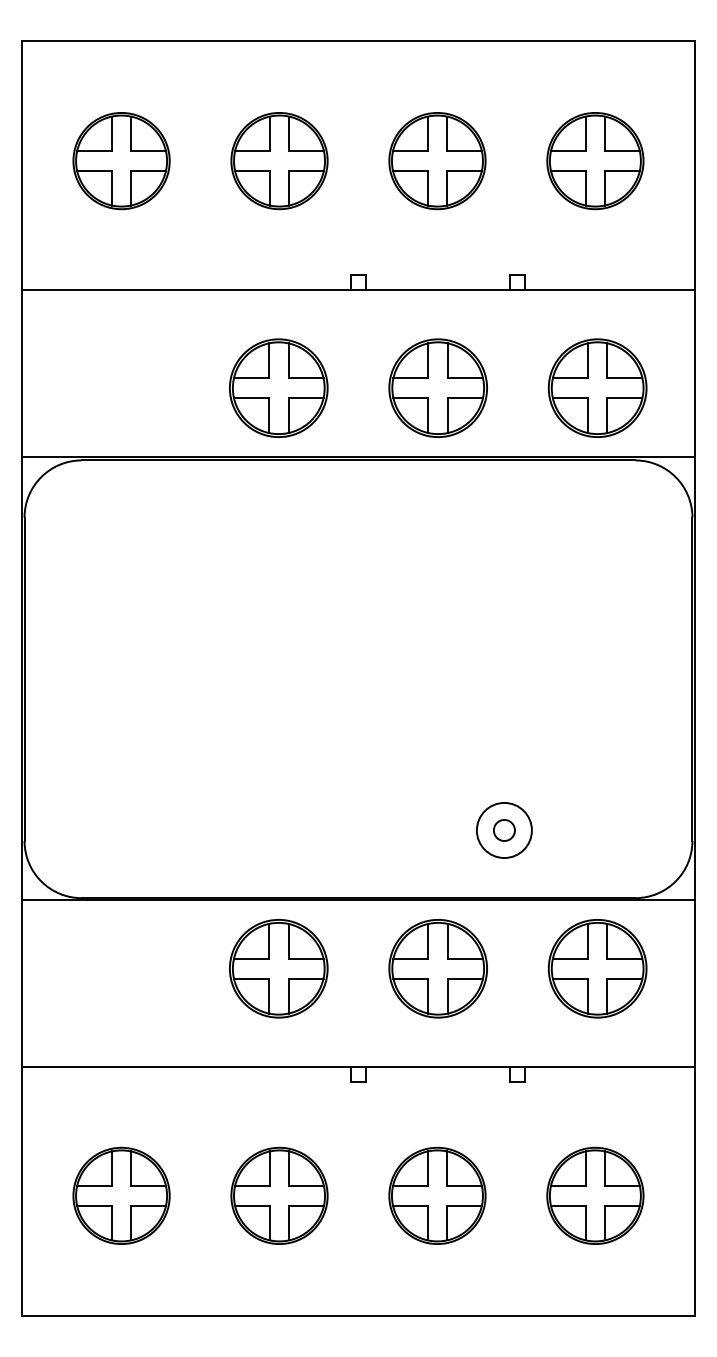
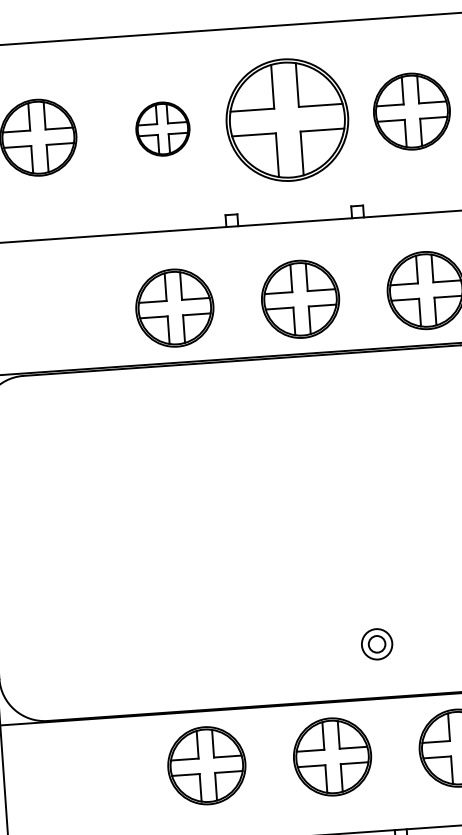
part: (279, 161) -> (162, 129), size x0.7
part: (437, 161) -> (287, 120), size x1.6
circle: (503, 830) -> (376, 644), size x0.7

